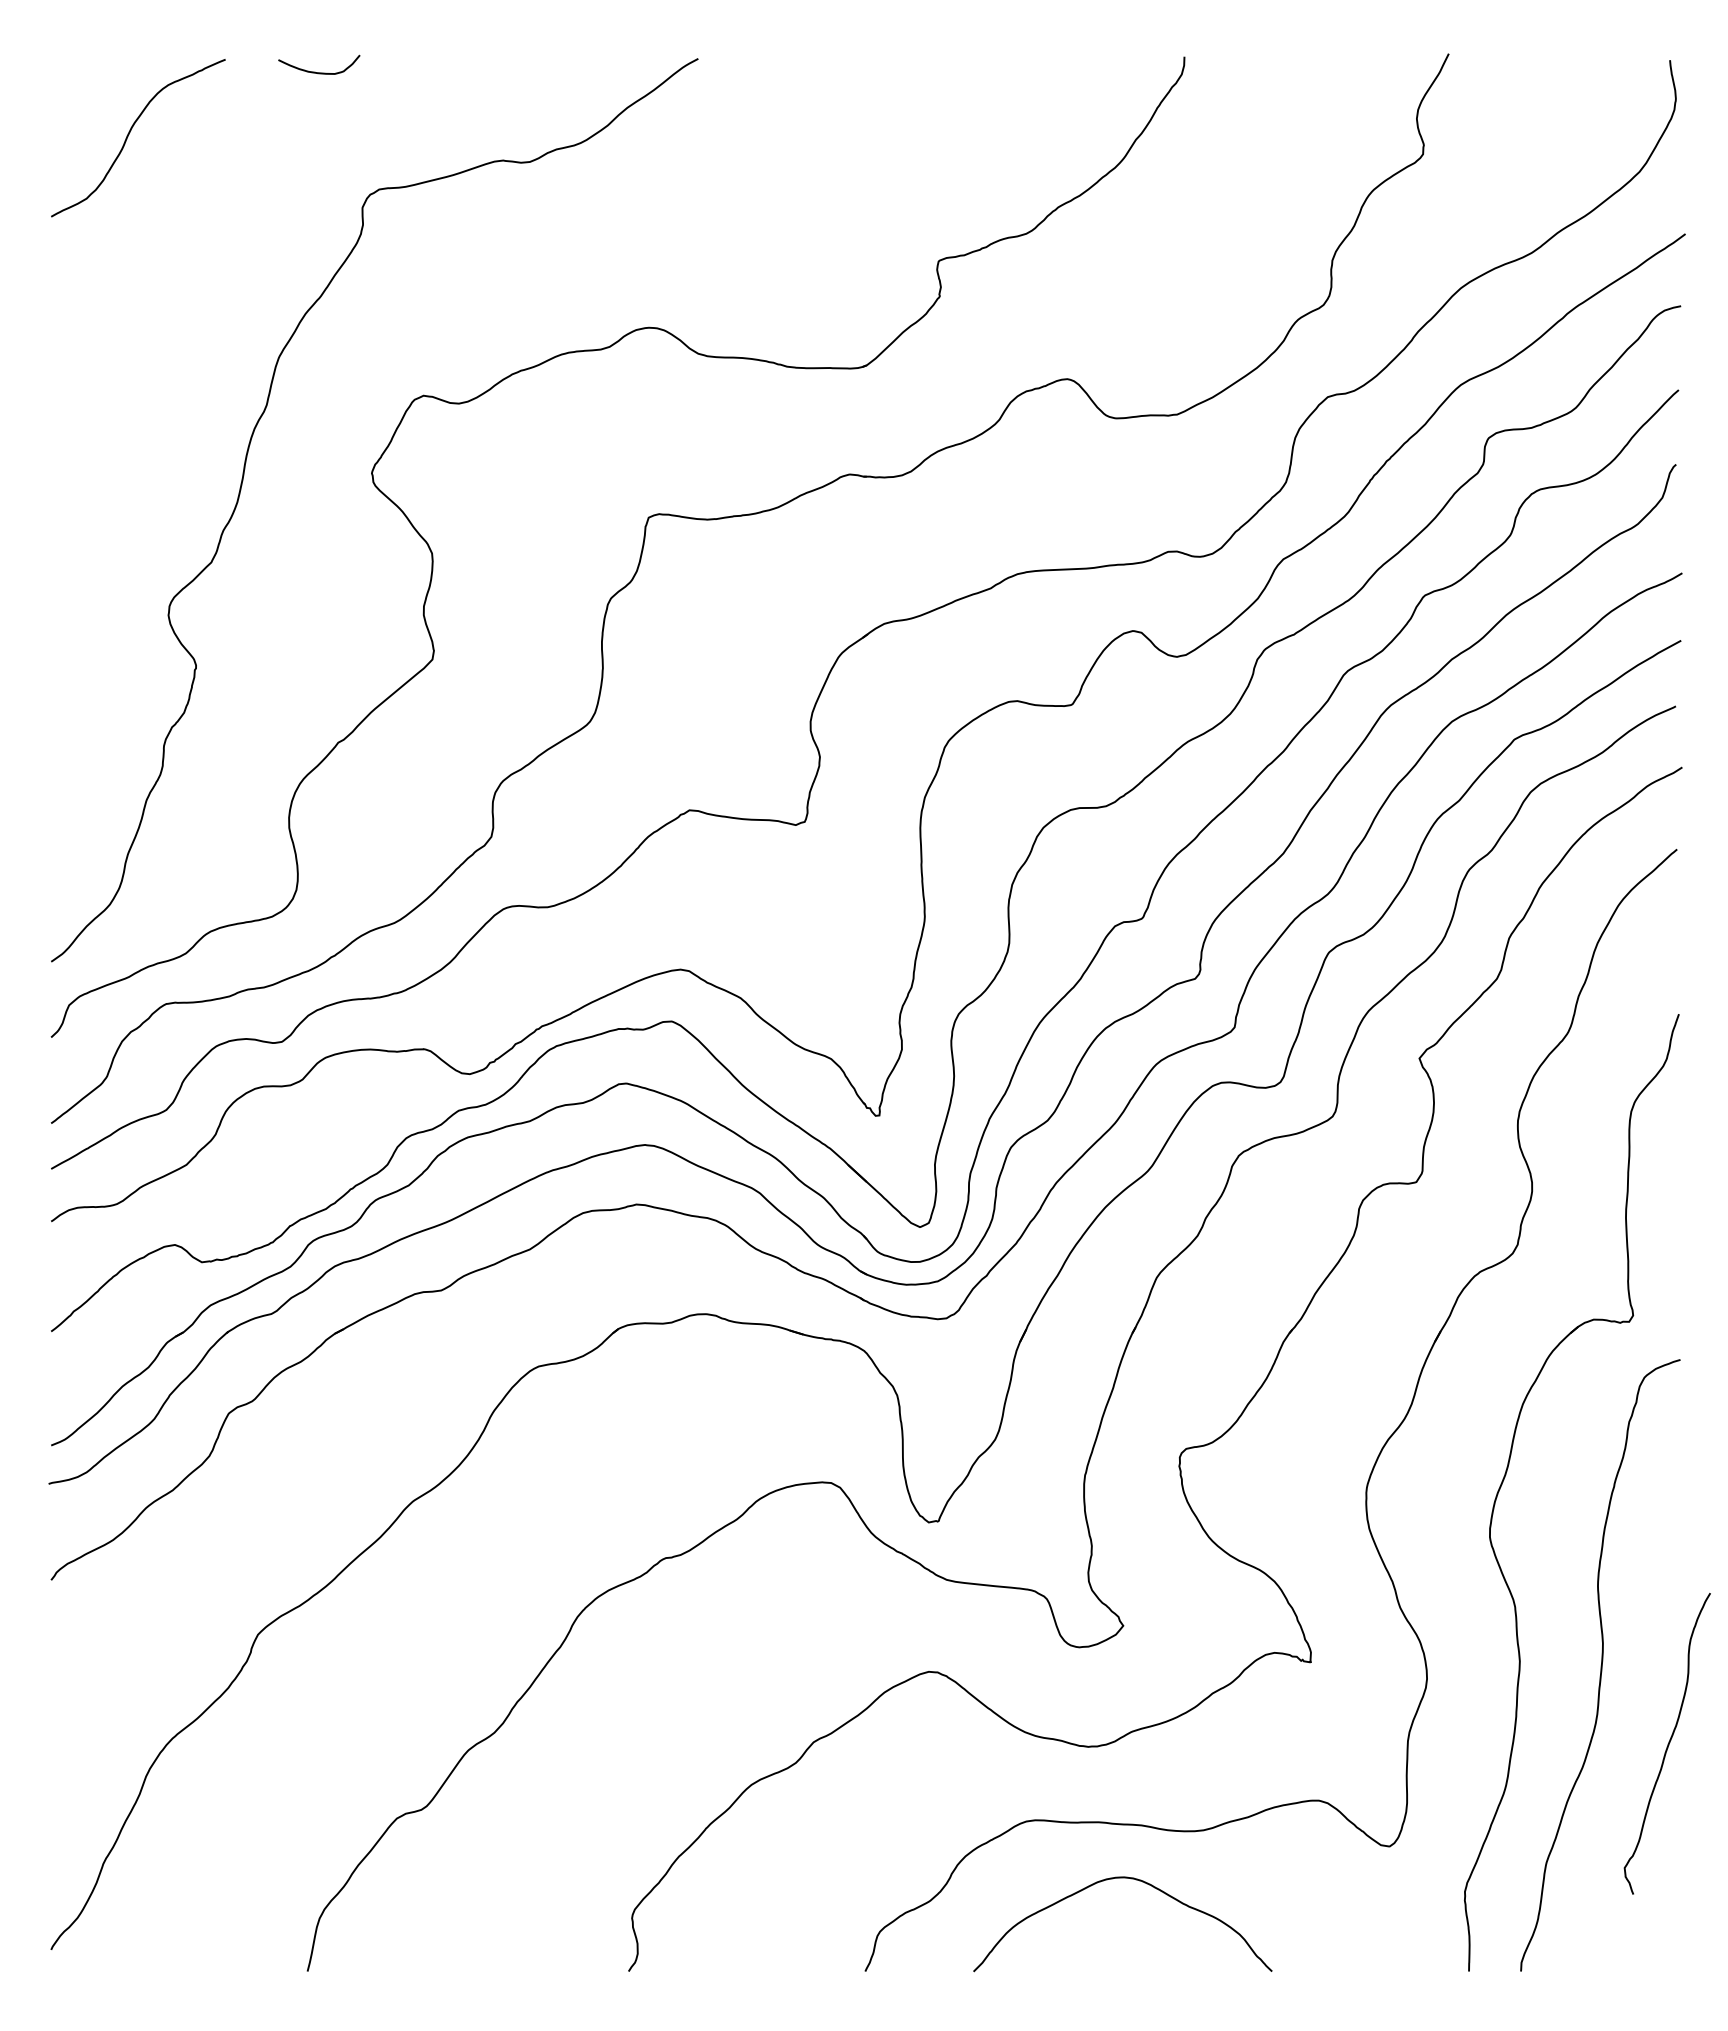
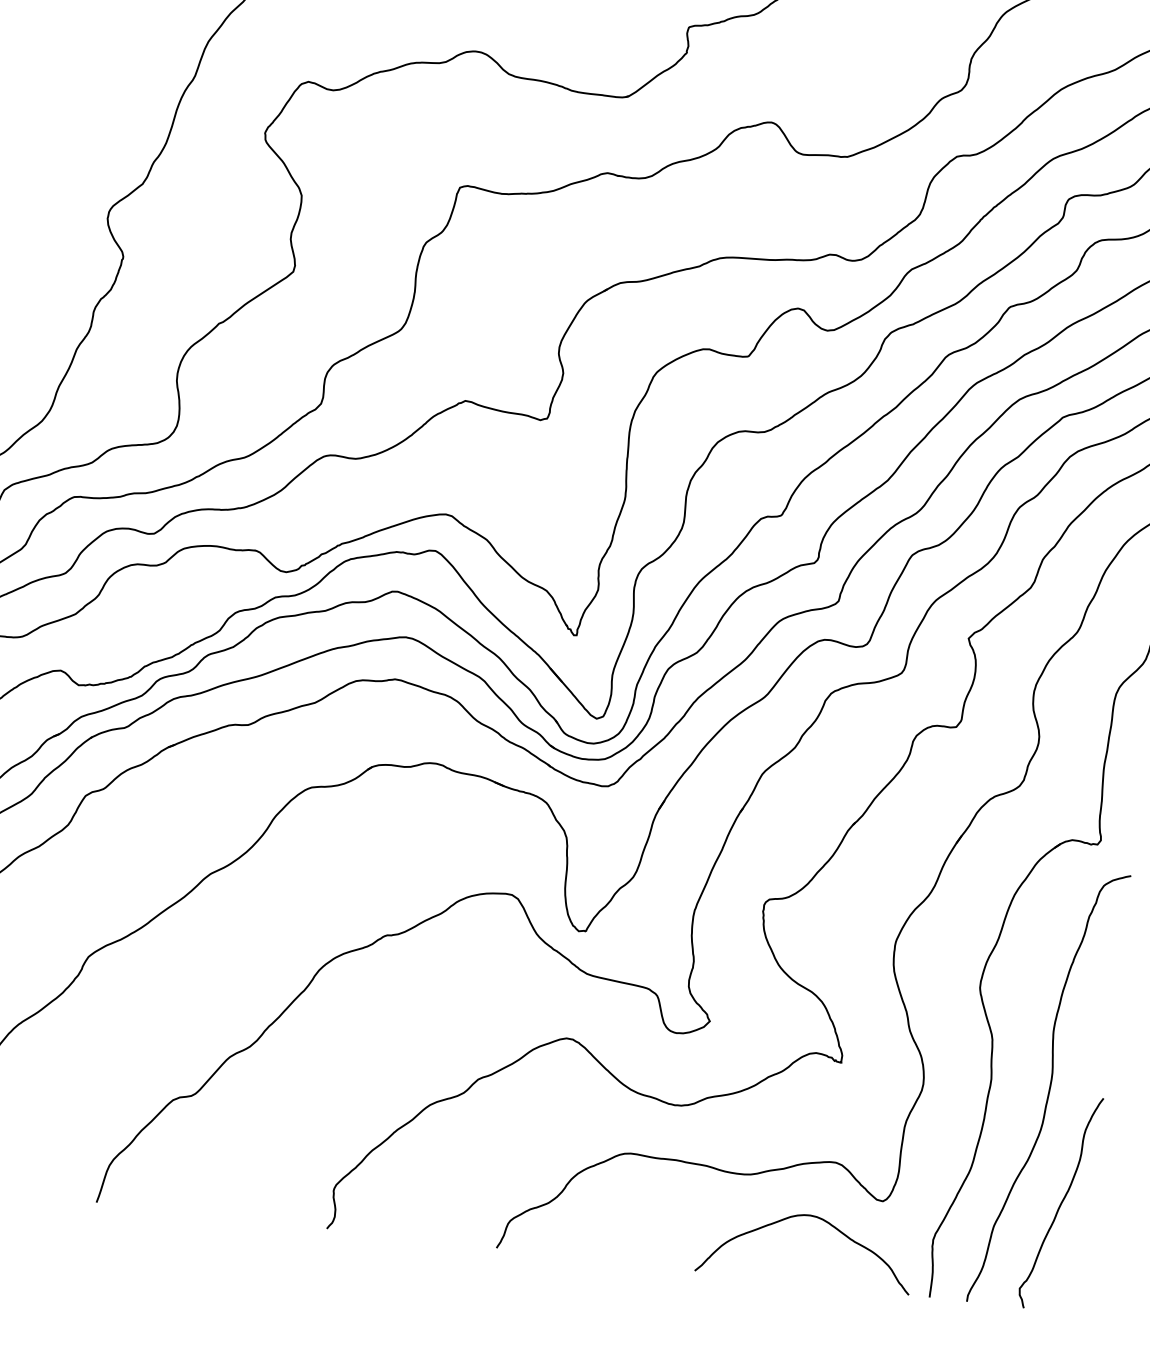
curve: (1667, 1744) -> (1060, 1203), moved
curve: (1131, 1879) -> (815, 1217), moved

